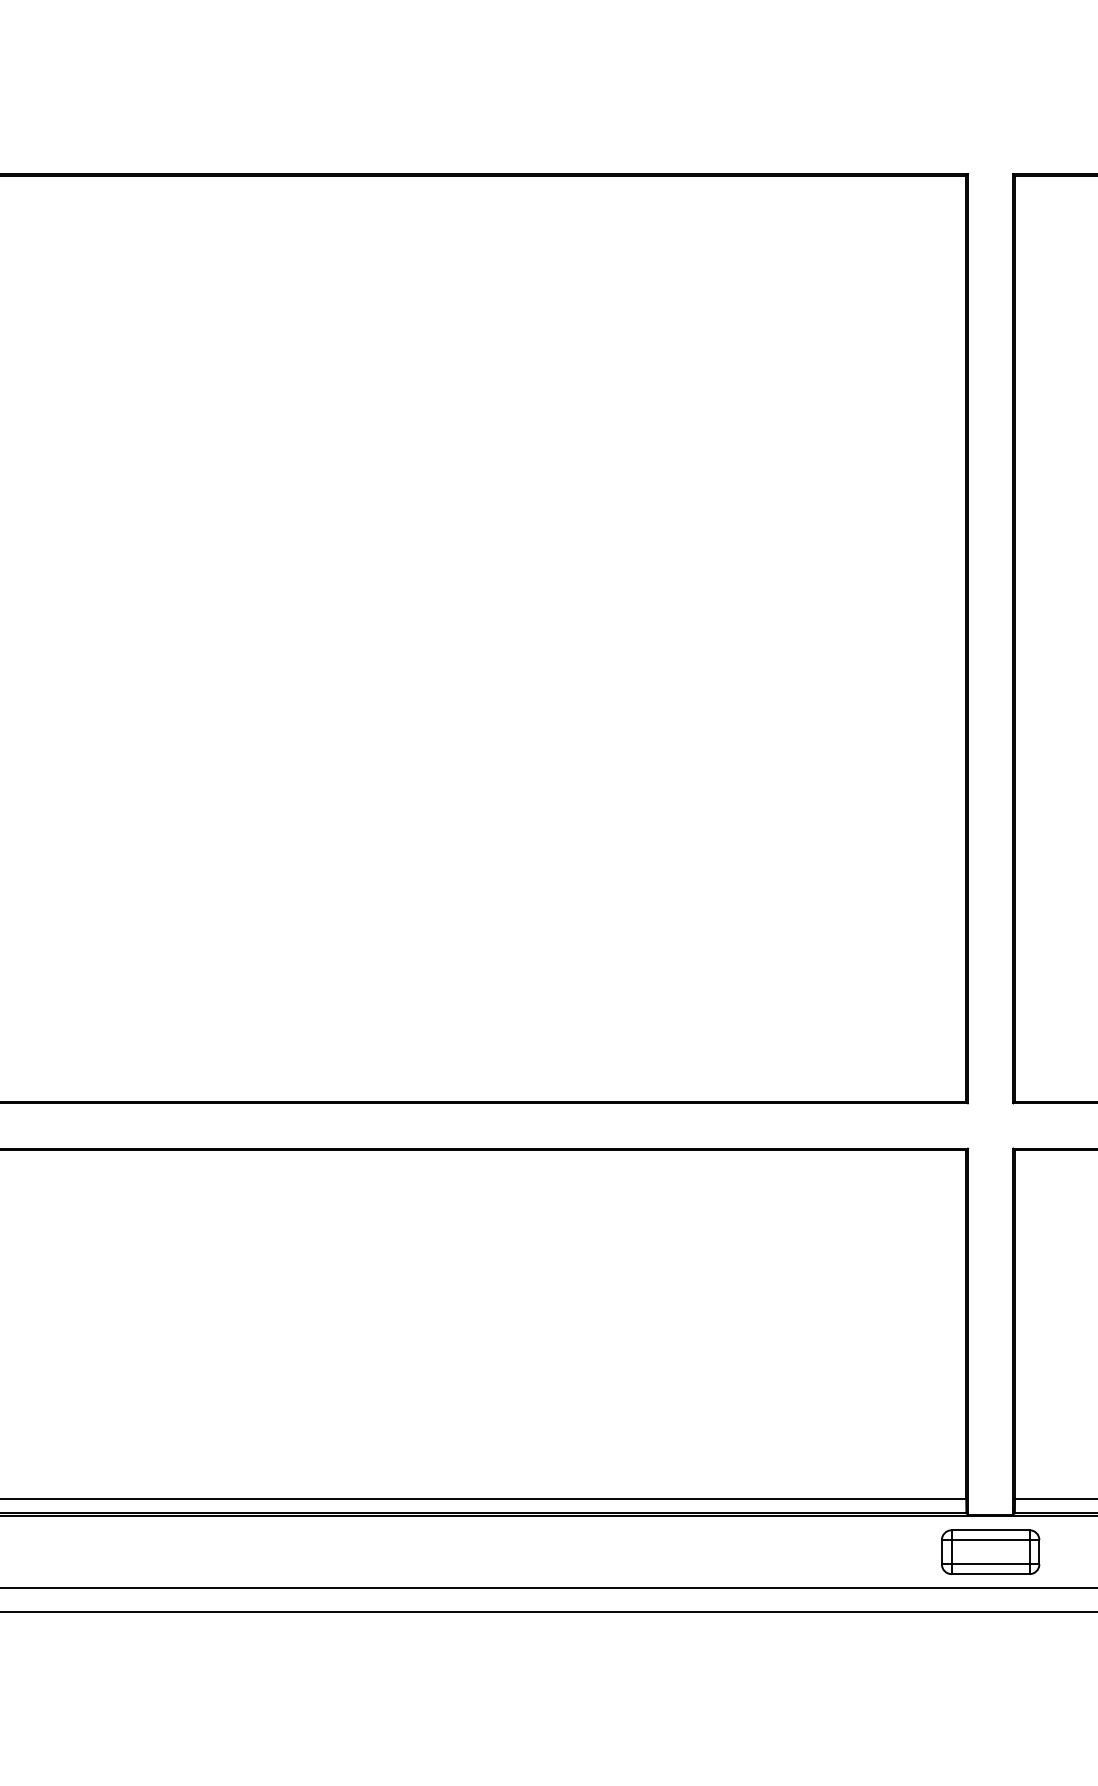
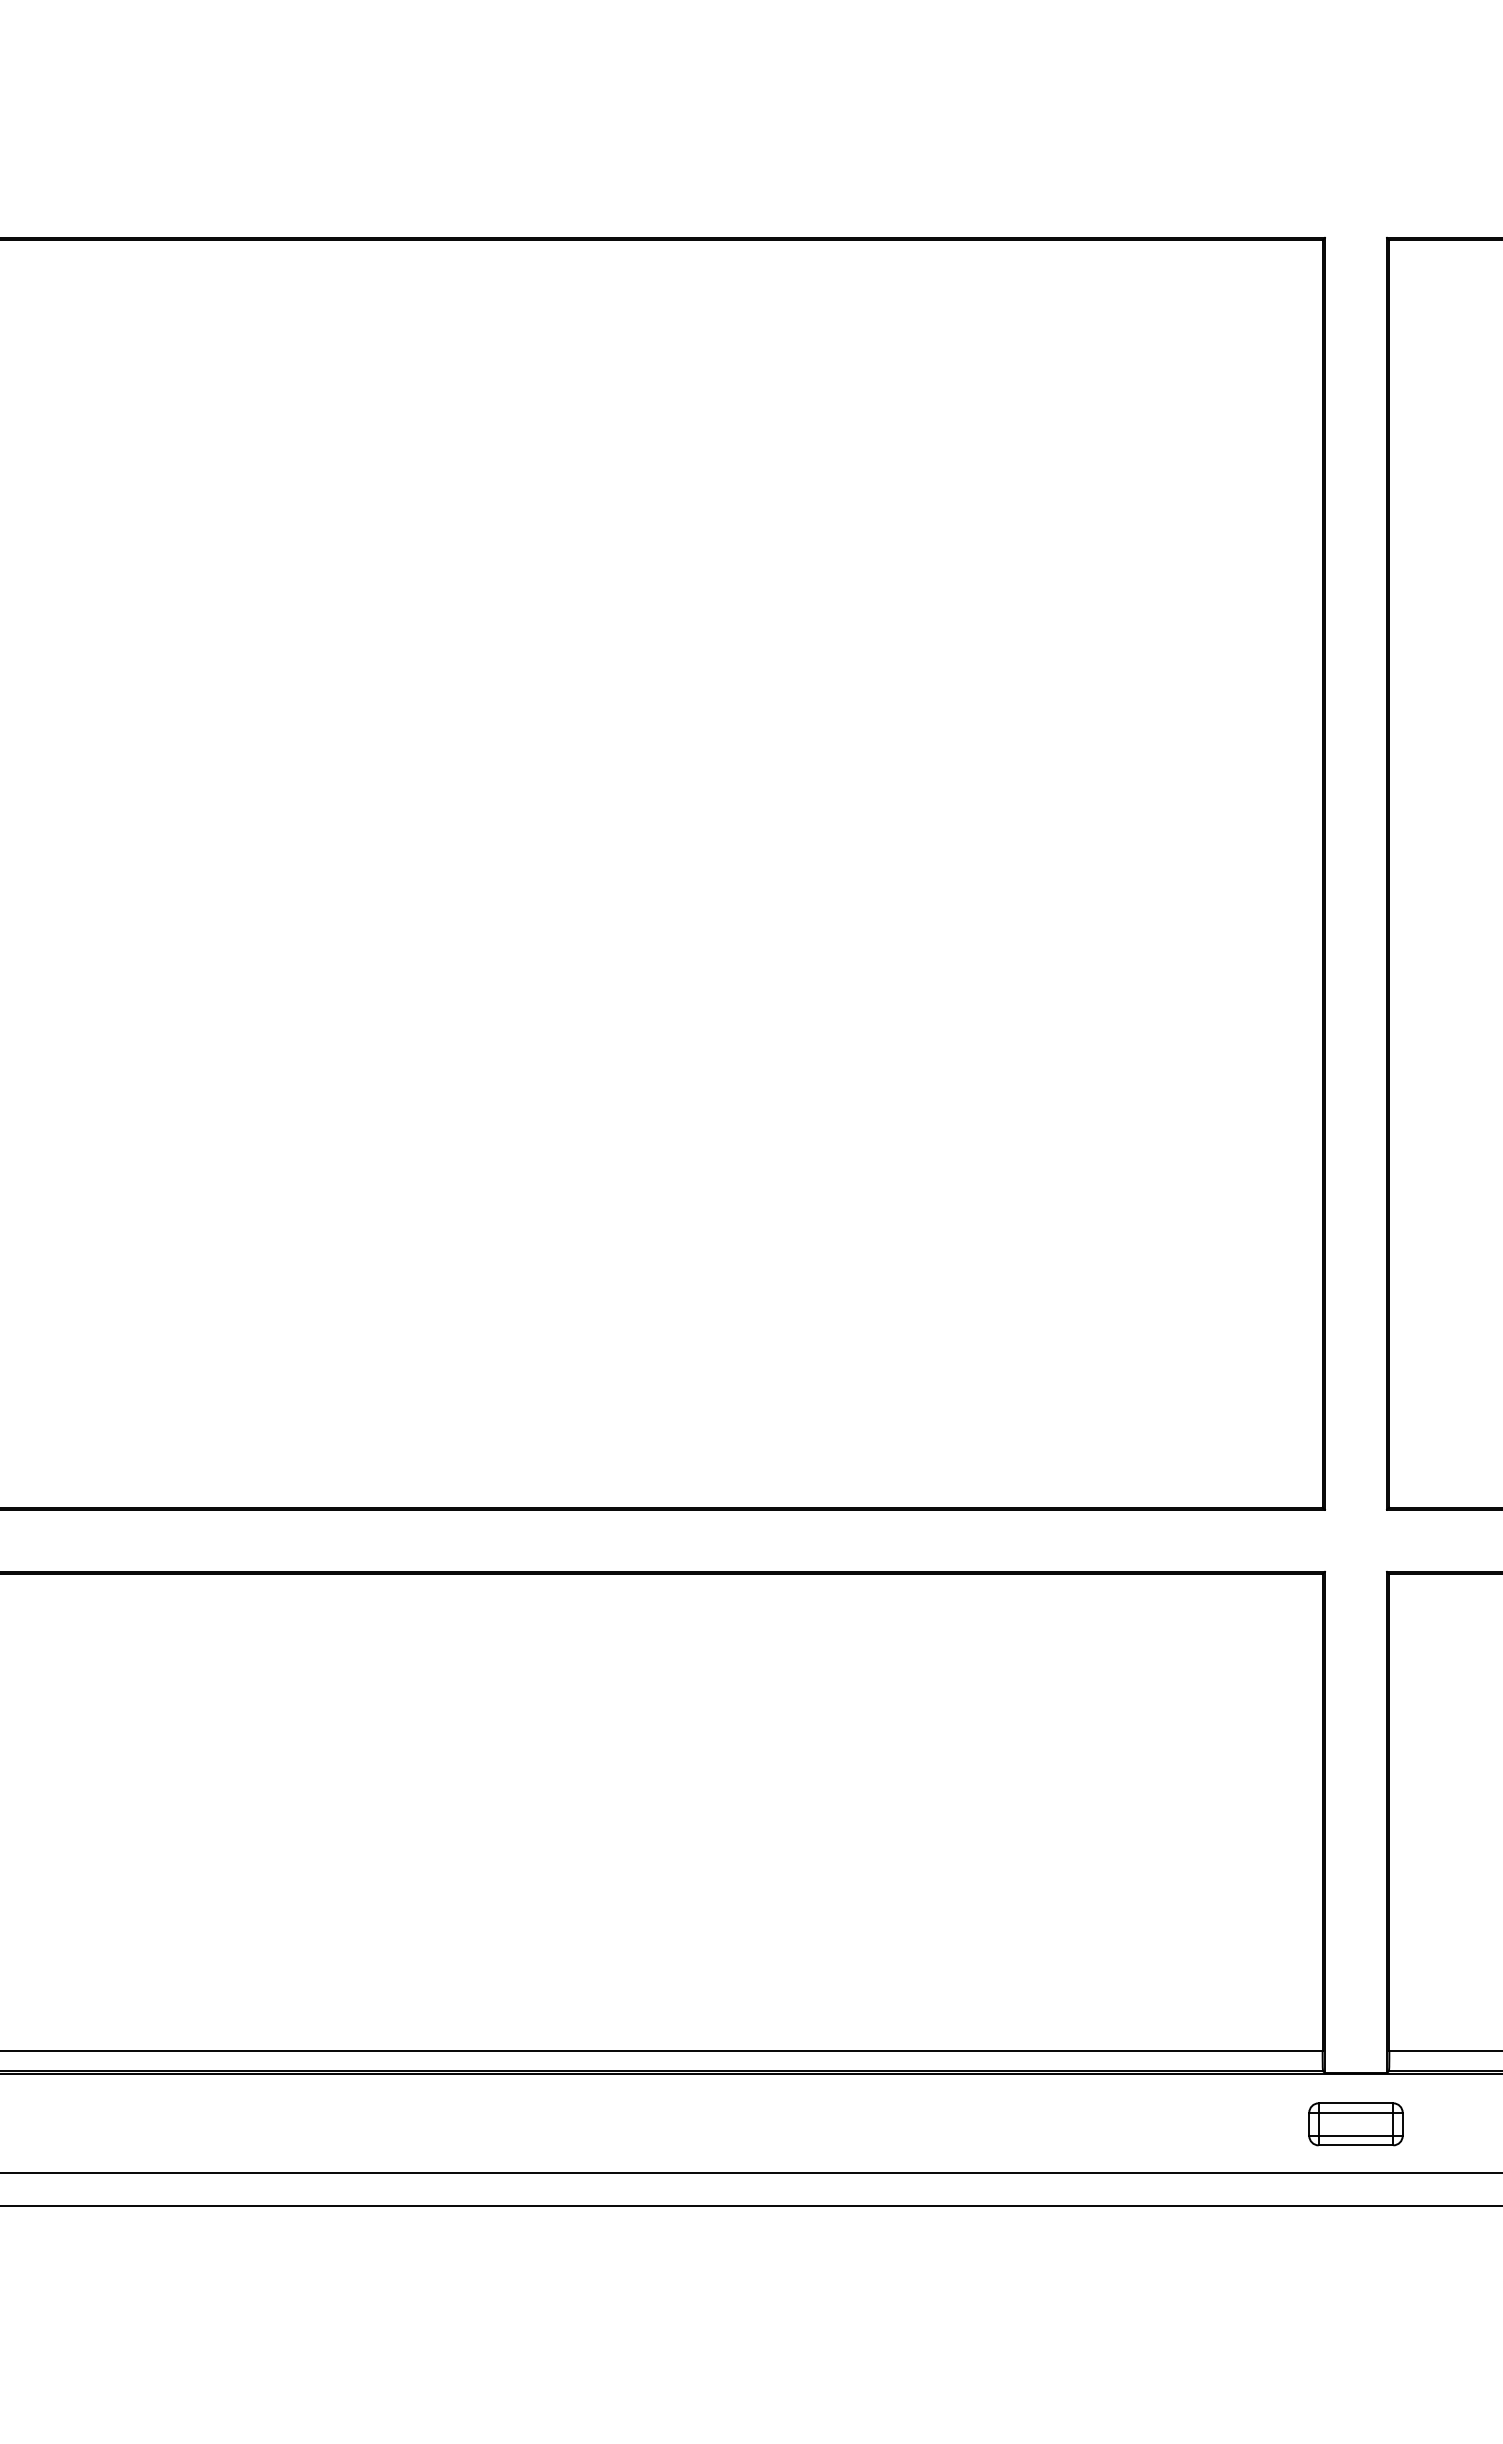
part: (990, 1552) -> (1355, 2124), size x0.7

